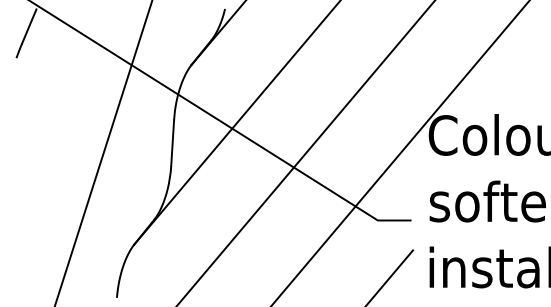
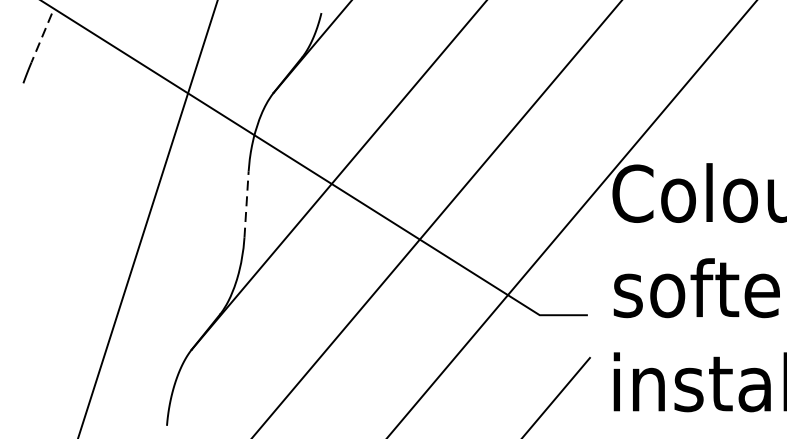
line: (29, 26) -> (42, 38), solid -> dashed
line: (172, 142) -> (246, 203), solid -> dashed

